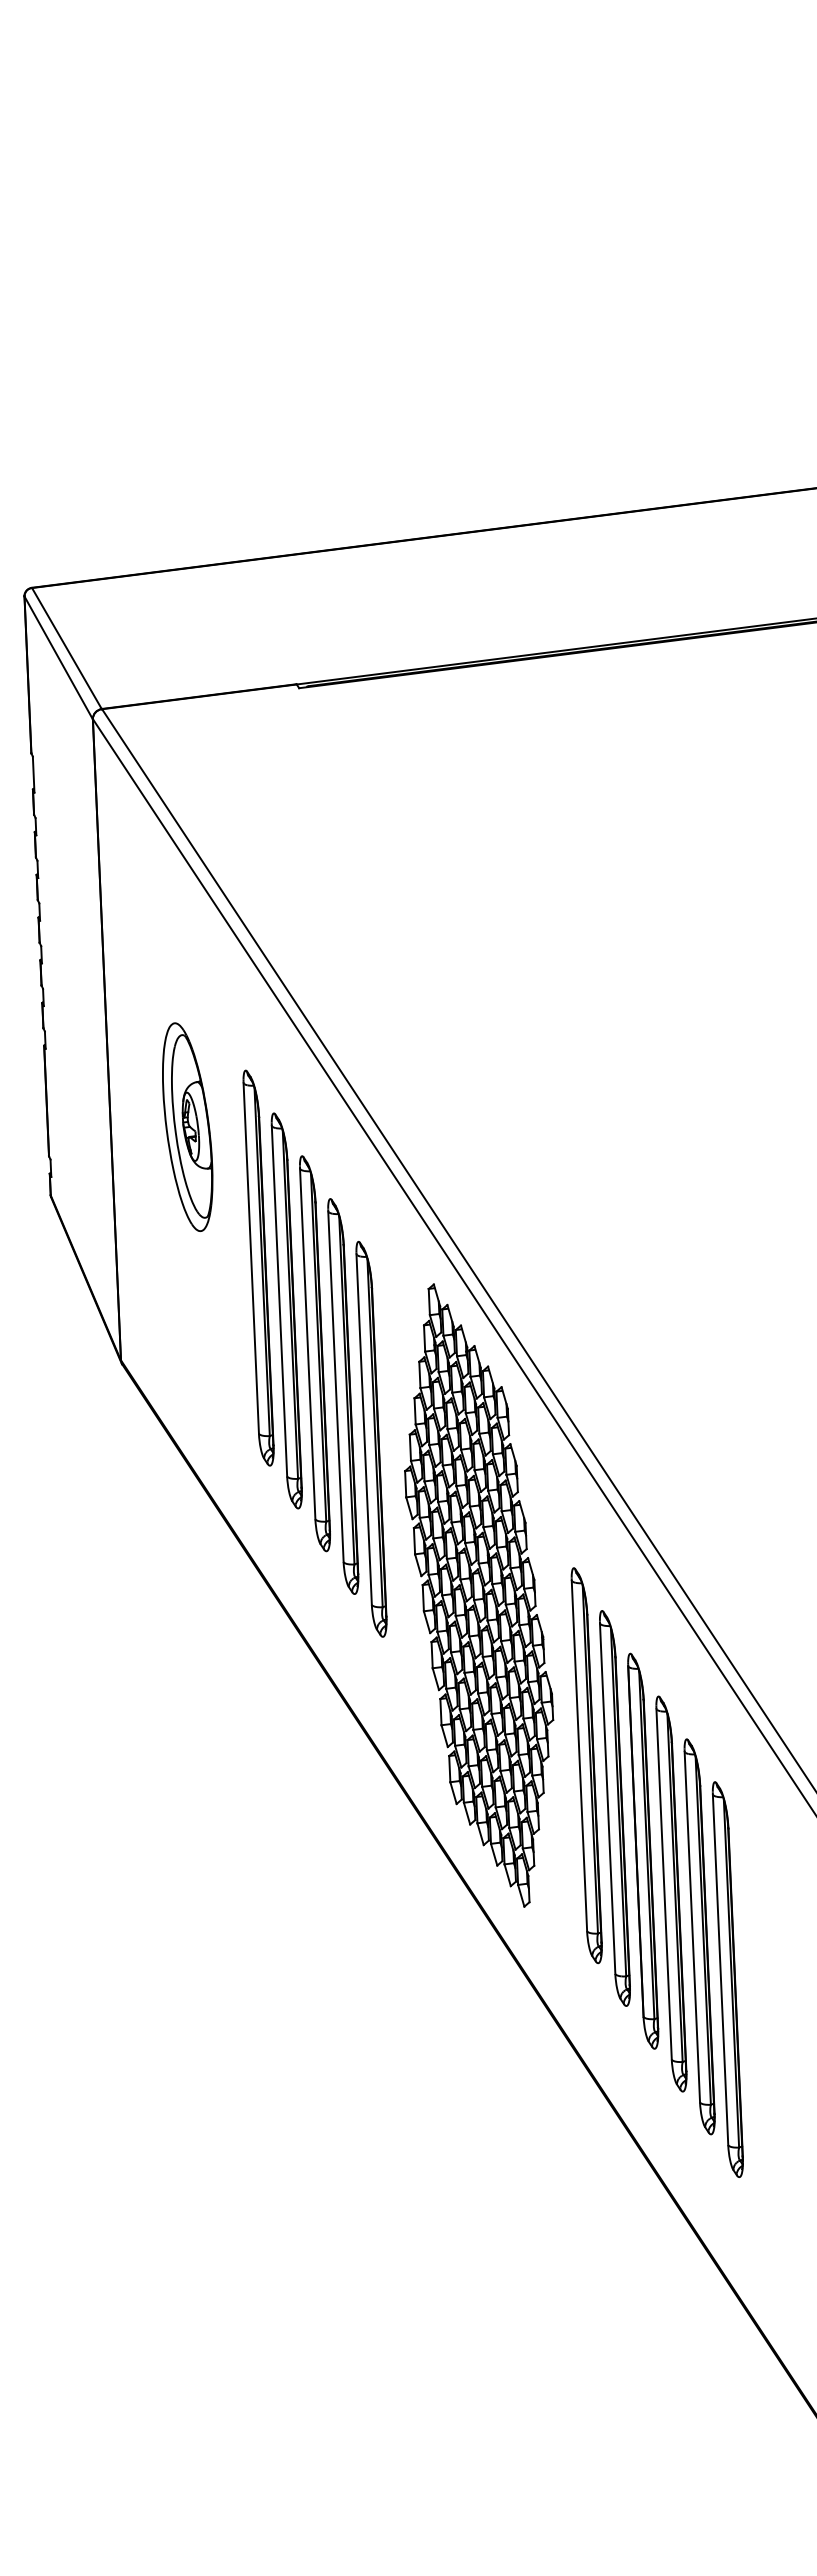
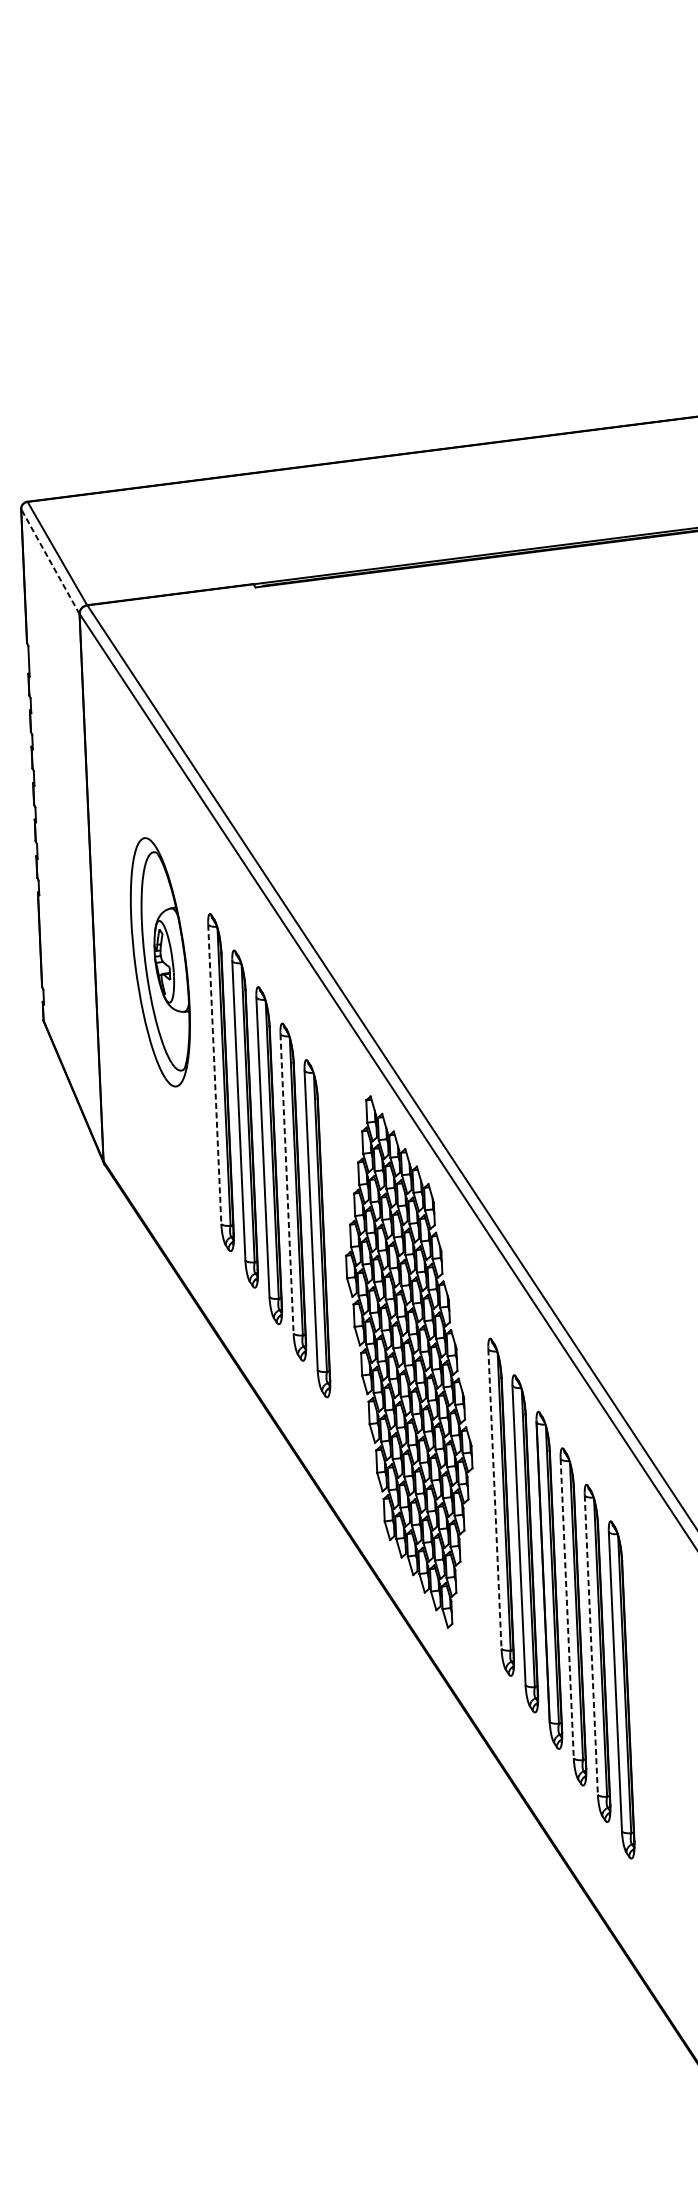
line: (58, 657) -> (50, 561), solid -> dashed
part: (187, 1126) -> (160, 961), size x1.4
line: (251, 1259) -> (214, 1075), solid -> dashed
line: (335, 1387) -> (286, 1184), solid -> dashed
line: (579, 1756) -> (494, 1499), solid -> dashed
line: (664, 1884) -> (567, 1608), solid -> dashed
line: (692, 1927) -> (591, 1645), solid -> dashed

